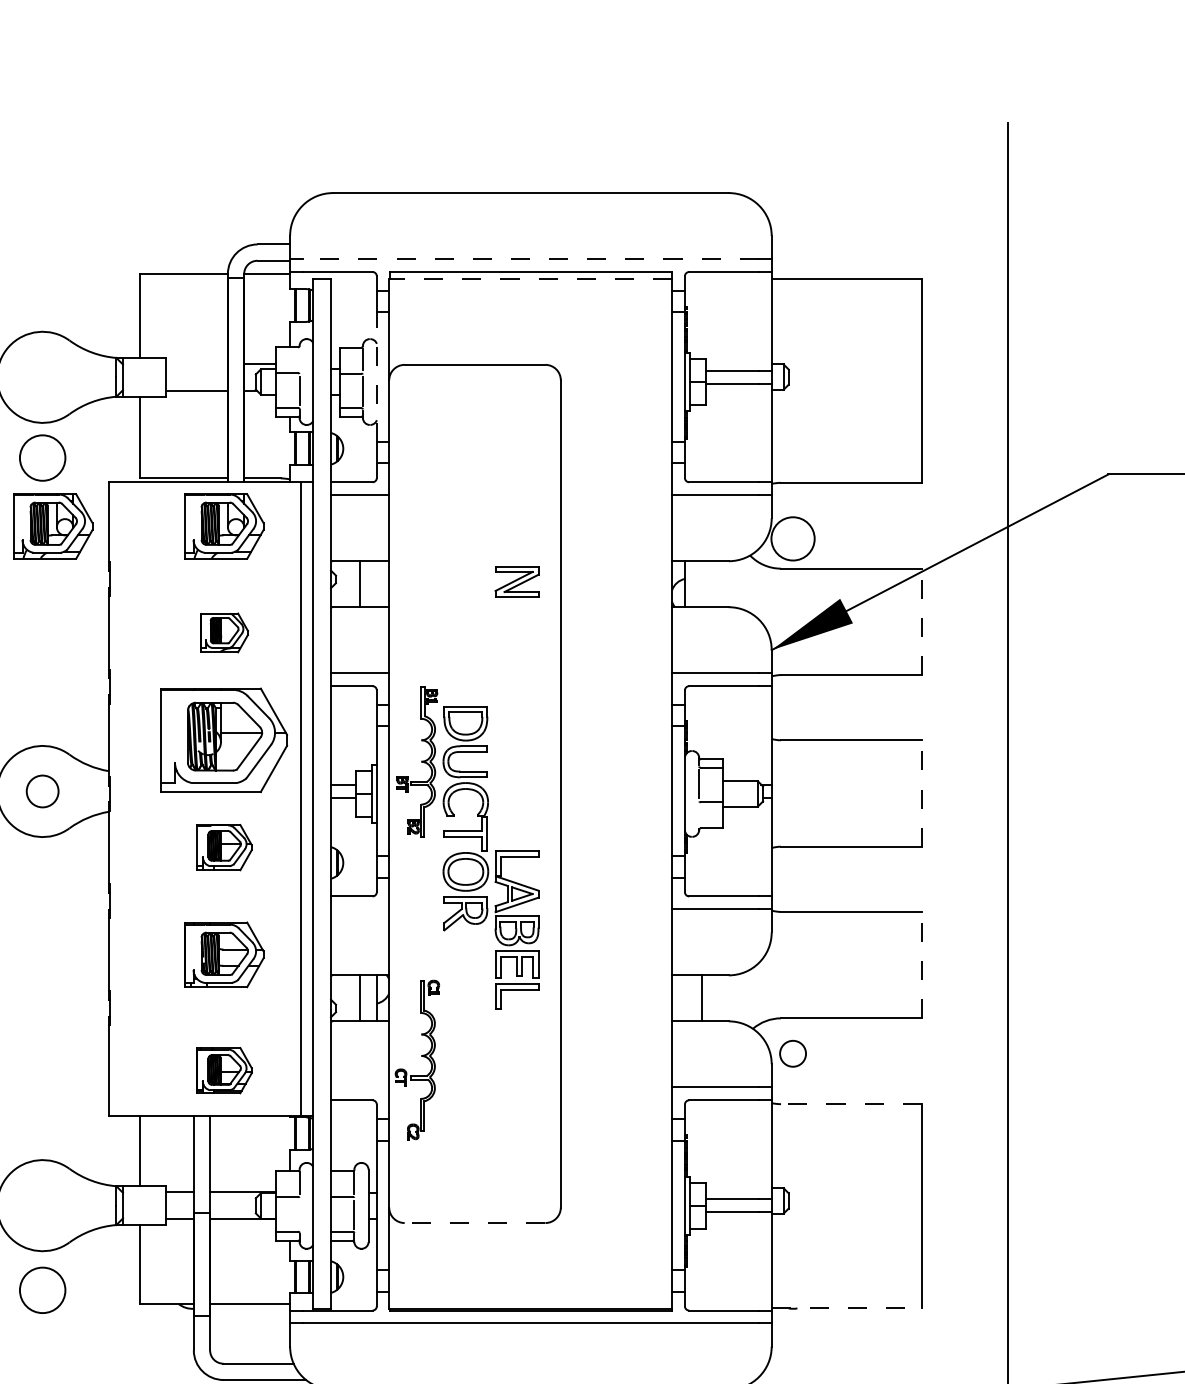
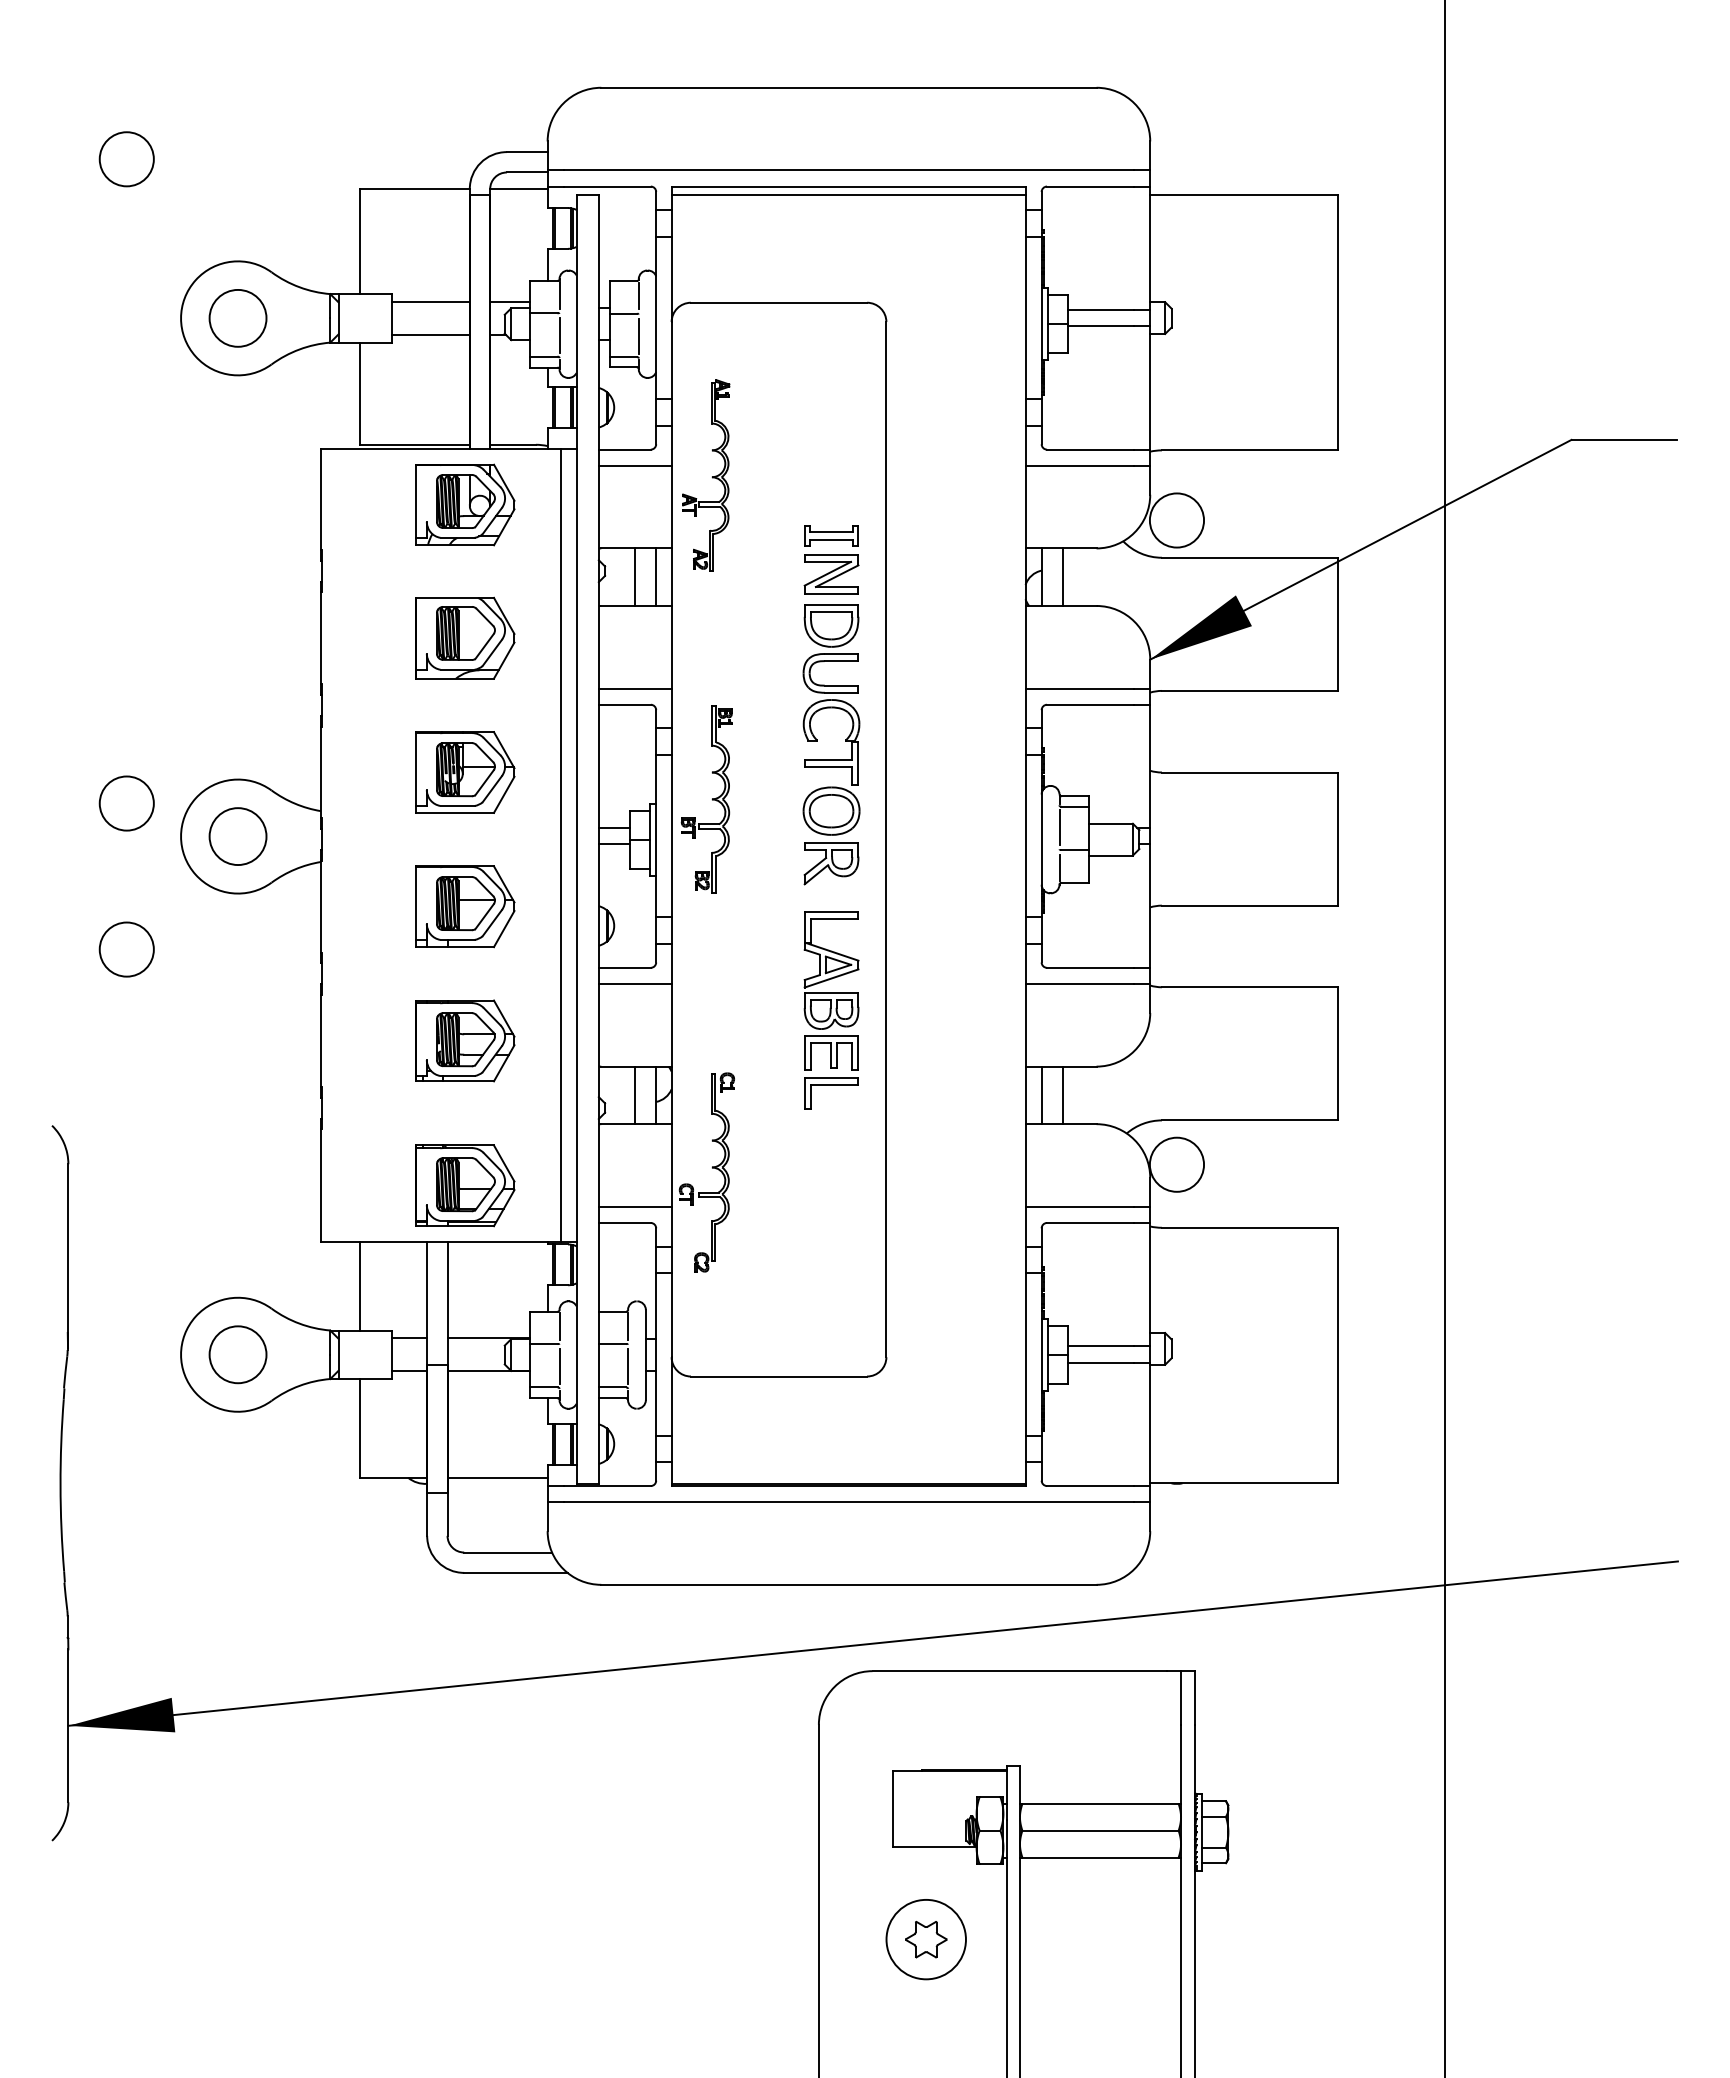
line: (530, 259) -> (848, 170), dashed -> solid
line: (530, 279) -> (848, 195), dashed -> solid
line: (299, 359) -> (559, 295), added
line: (196, 363) -> (430, 301), added
line: (377, 376) -> (656, 317), dashed -> solid
circle: (42, 458) -> (237, 318), moved
part: (417, 502) -> (706, 475), added
part: (53, 526) -> (251, 504), removed
part: (516, 550) -> (831, 535), added
line: (377, 583) -> (656, 576), added
line: (702, 583) -> (1063, 576), added
line: (922, 622) -> (1338, 624), dashed -> solid
part: (224, 632) -> (465, 637), size x1.67
part: (224, 740) -> (465, 772), size x0.62
circle: (42, 791) -> (237, 836), size x1.43
line: (922, 793) -> (1338, 839), dashed -> solid
part: (454, 816) -> (817, 741), moved
line: (699, 816) -> (1059, 867), added
part: (224, 847) -> (465, 906), size x1.43
line: (359, 908) -> (634, 983), added
line: (922, 964) -> (1338, 1053), dashed -> solid
line: (684, 998) -> (1041, 1095), added
circle: (792, 1053) -> (1176, 1164), size x1.67
part: (224, 1070) -> (465, 1185), size x1.43
line: (359, 1087) -> (634, 1206), added
line: (851, 1103) -> (1249, 1227), dashed -> solid
line: (299, 1214) -> (559, 1365), added
line: (474, 1223) -> (778, 1376), dashed -> solid
circle: (42, 1290) -> (237, 1354), moved
line: (847, 1308) -> (1244, 1483), dashed -> solid

